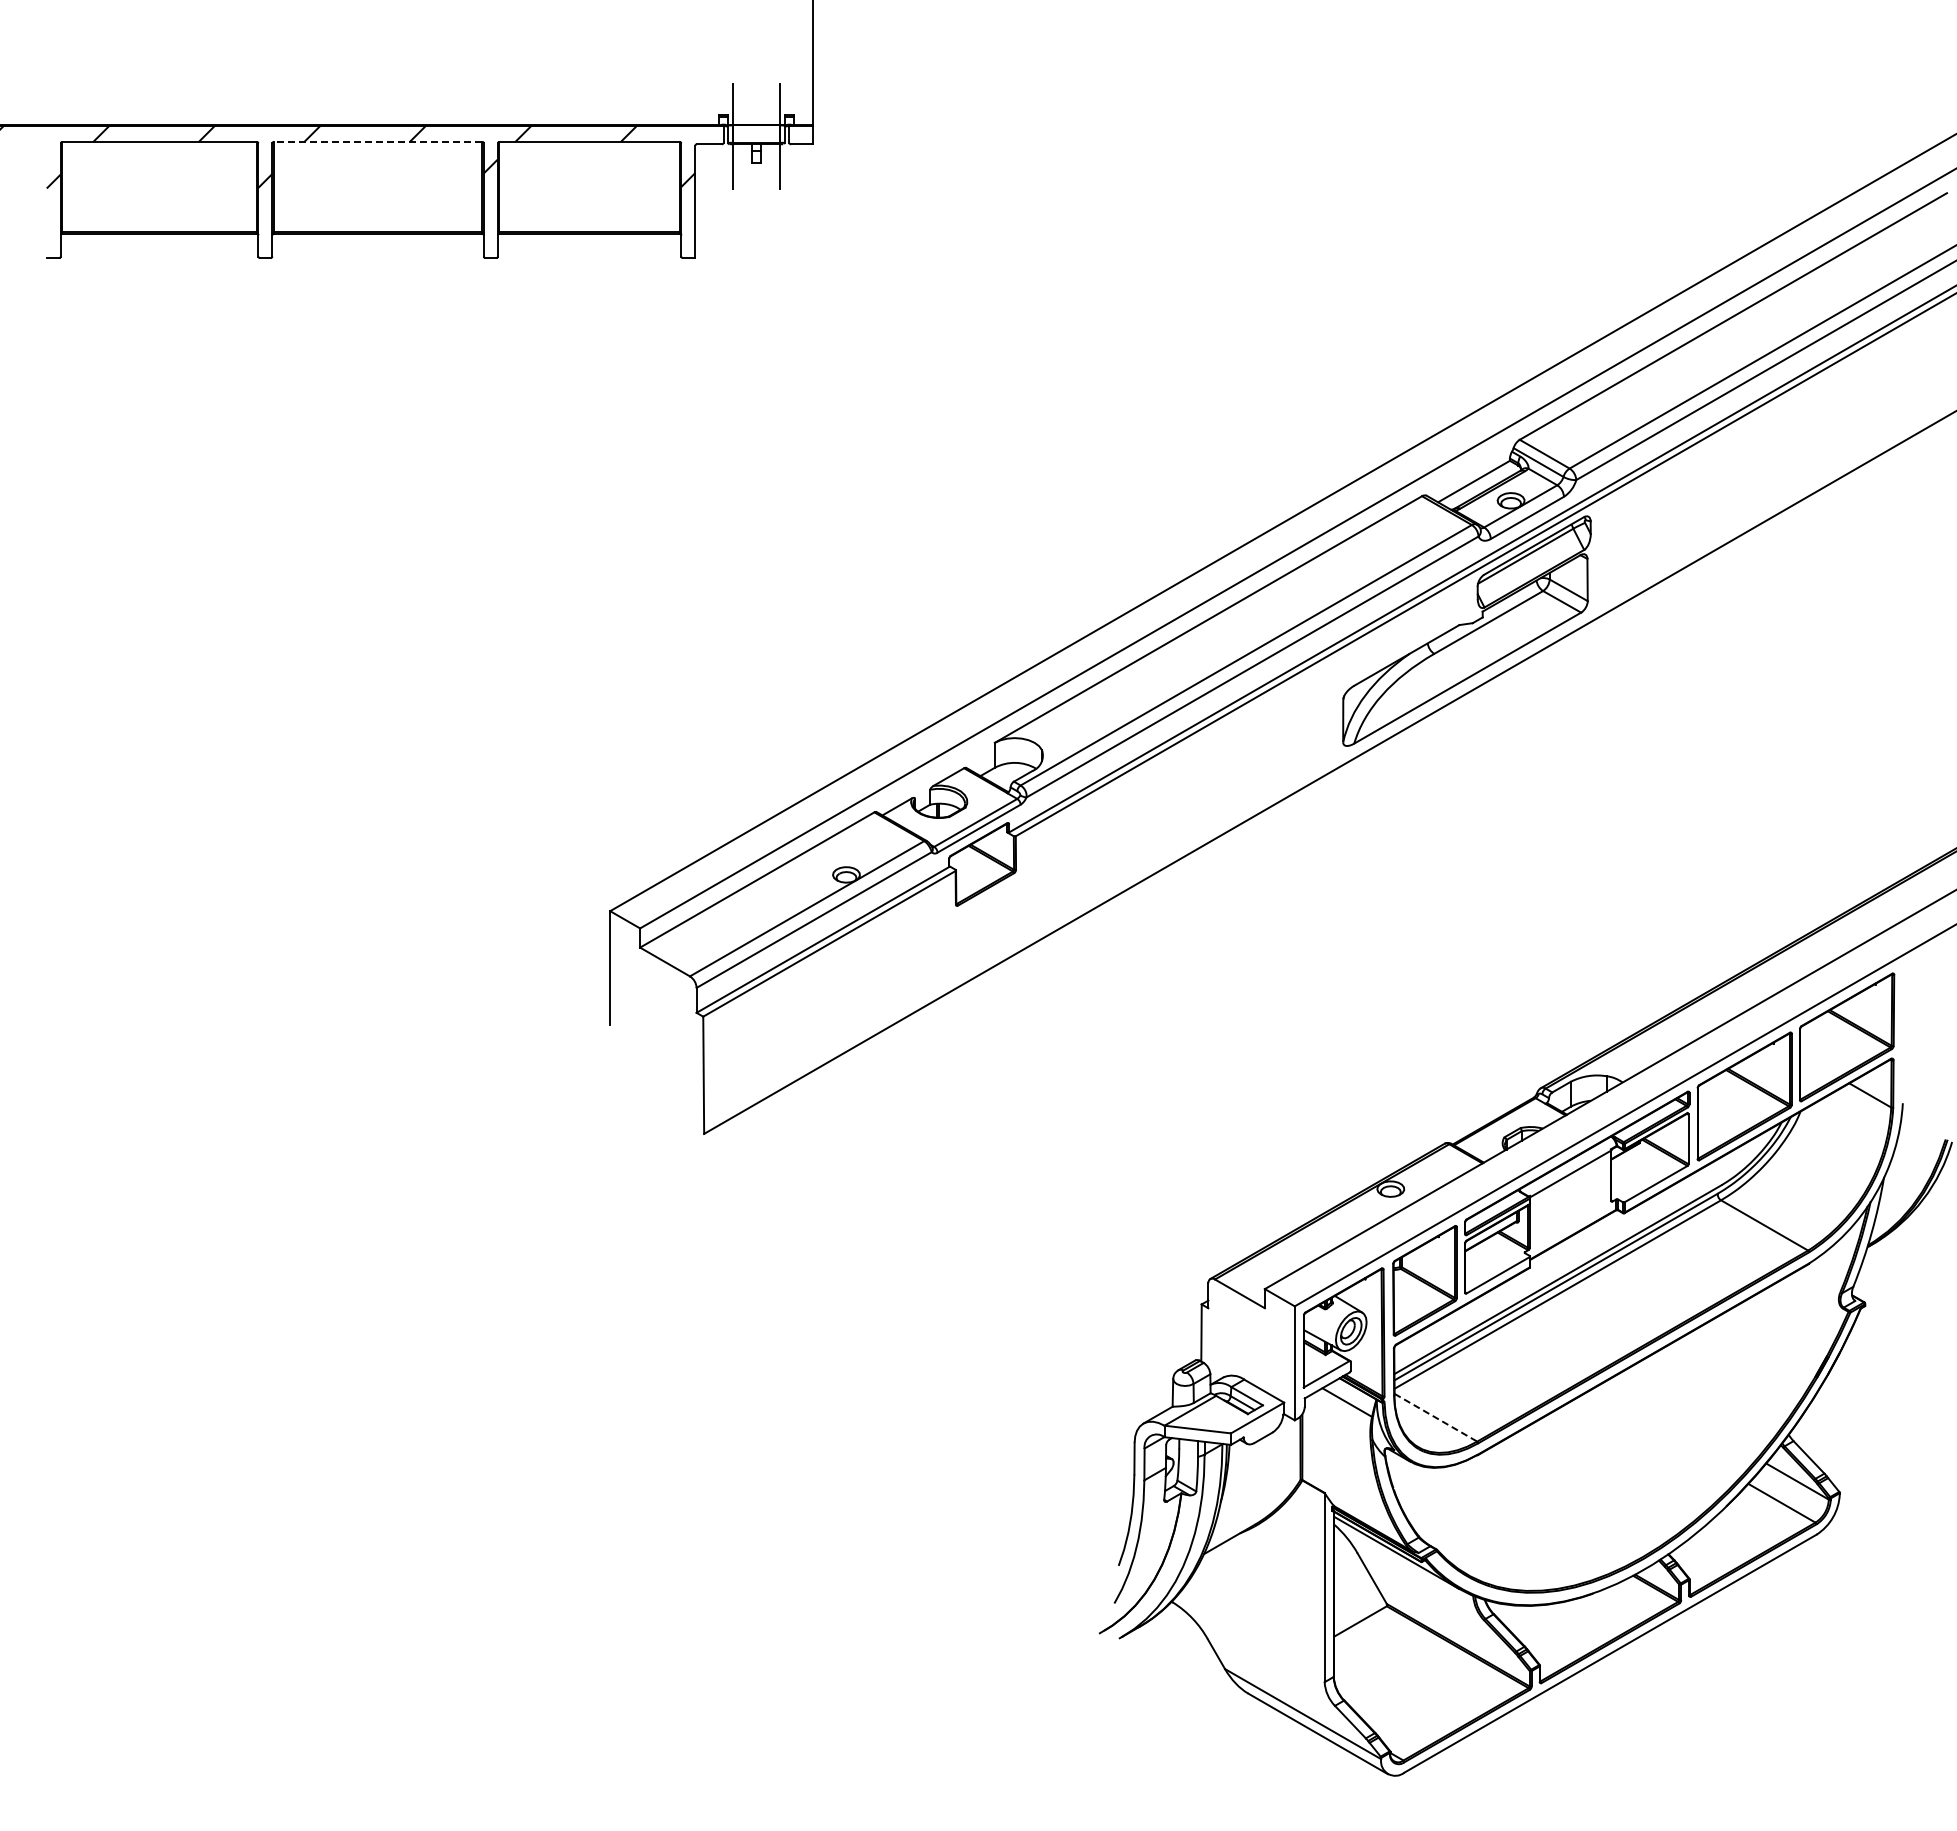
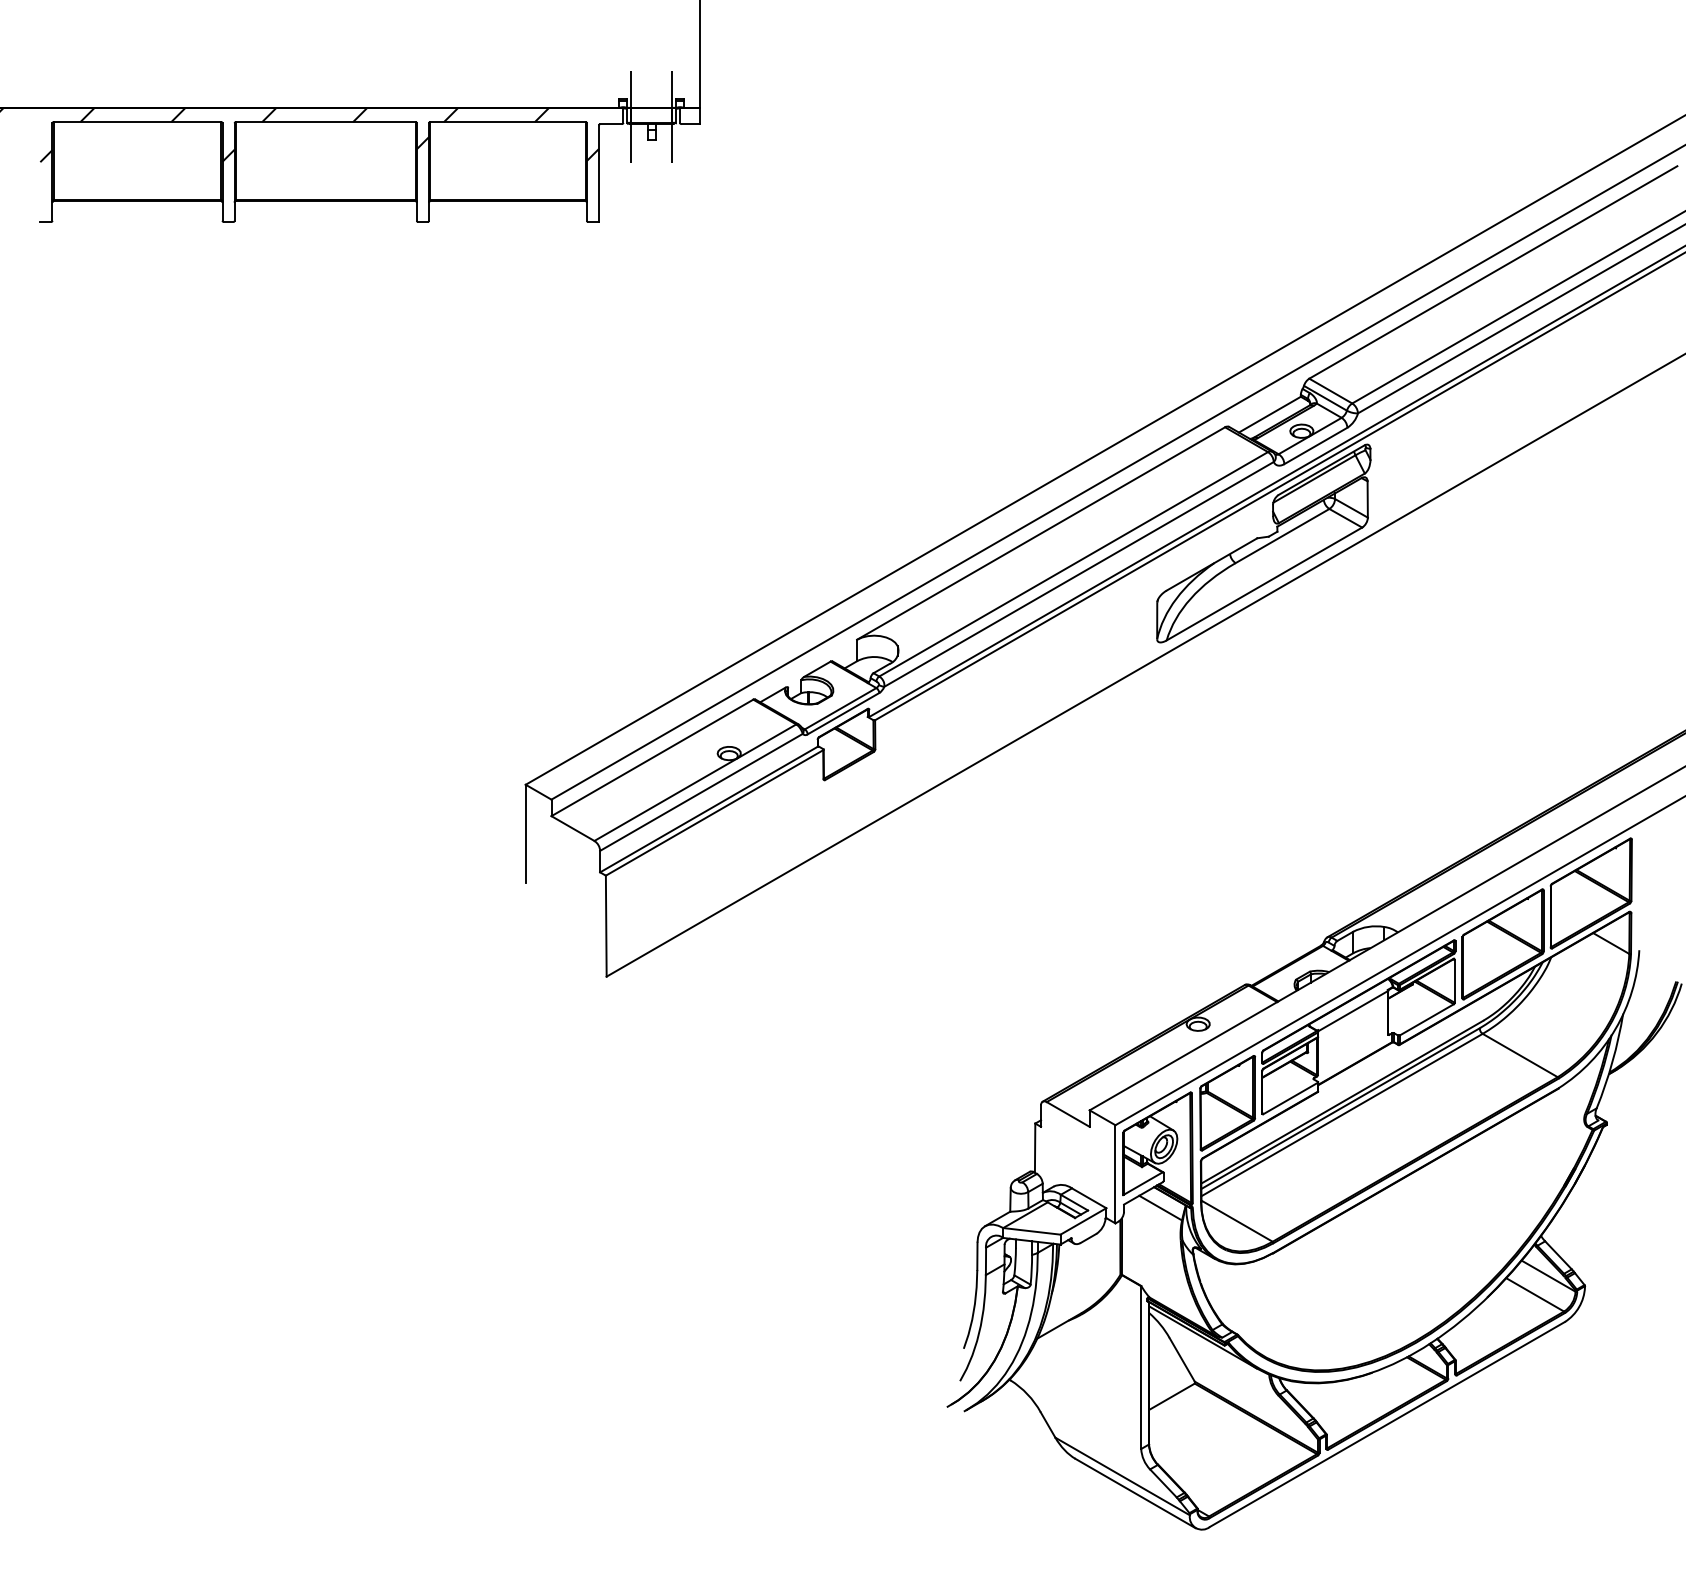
line: (377, 141) -> (325, 121), dashed -> solid
line: (1435, 1417) -> (1236, 1220), dashed -> solid

